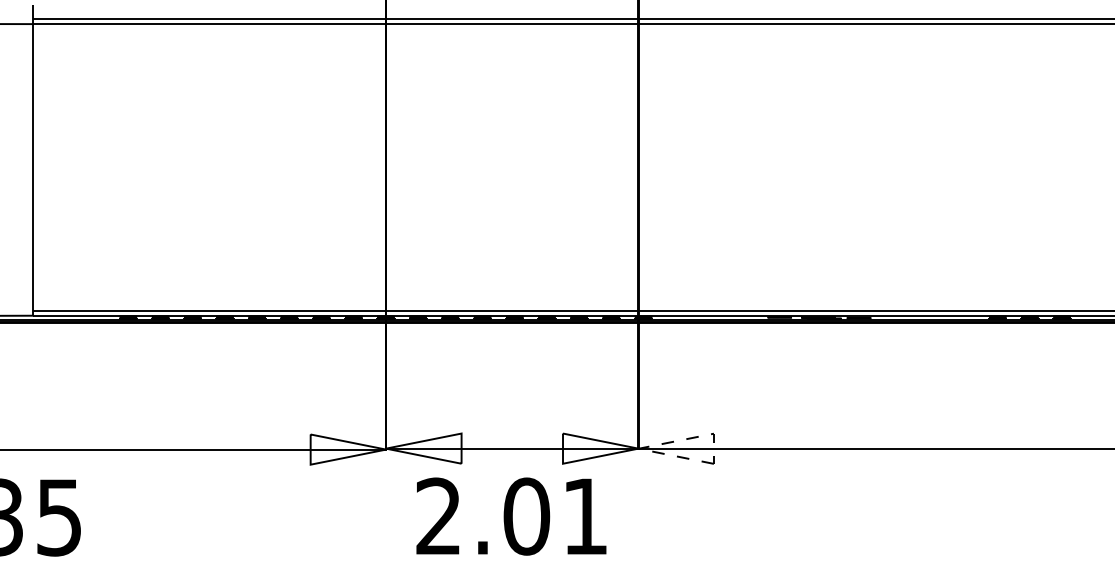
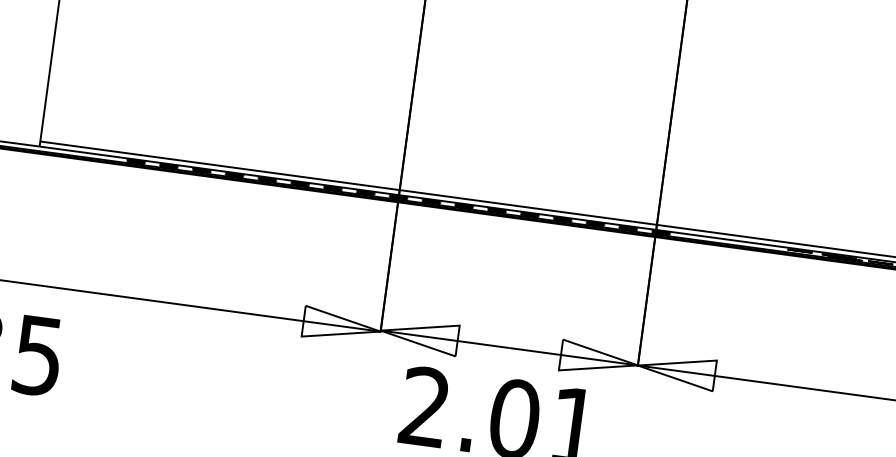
line: (654, 445) -> (654, 364), dashed -> solid

